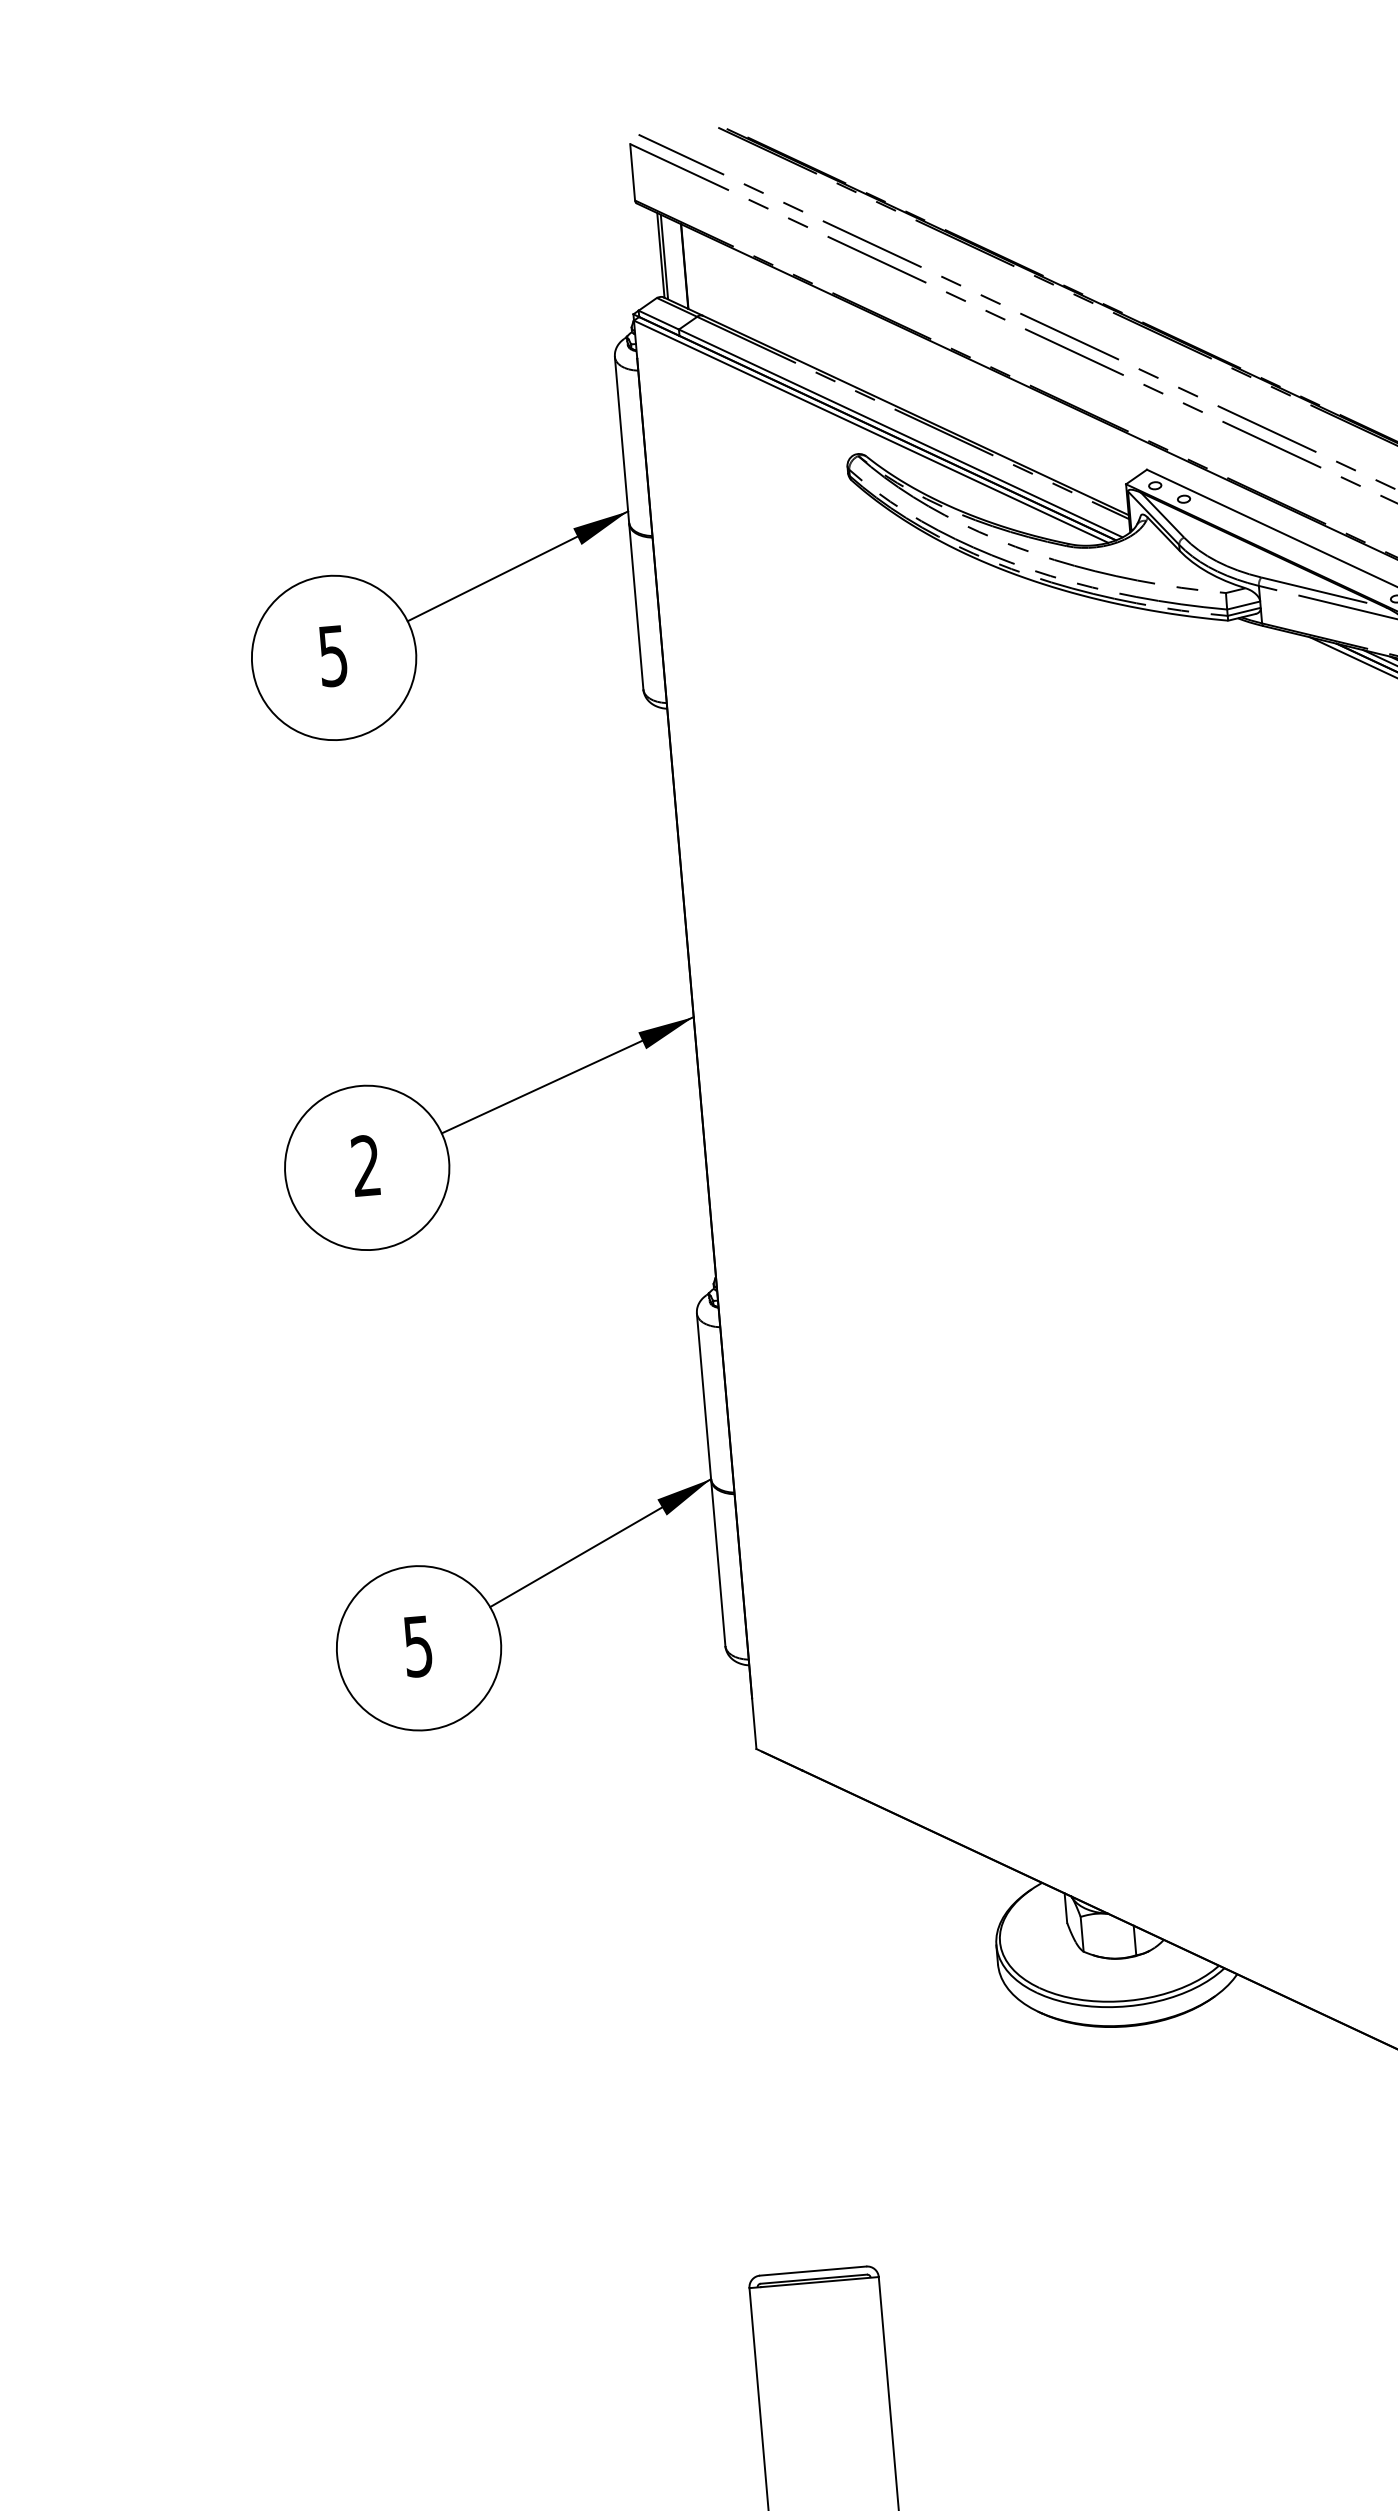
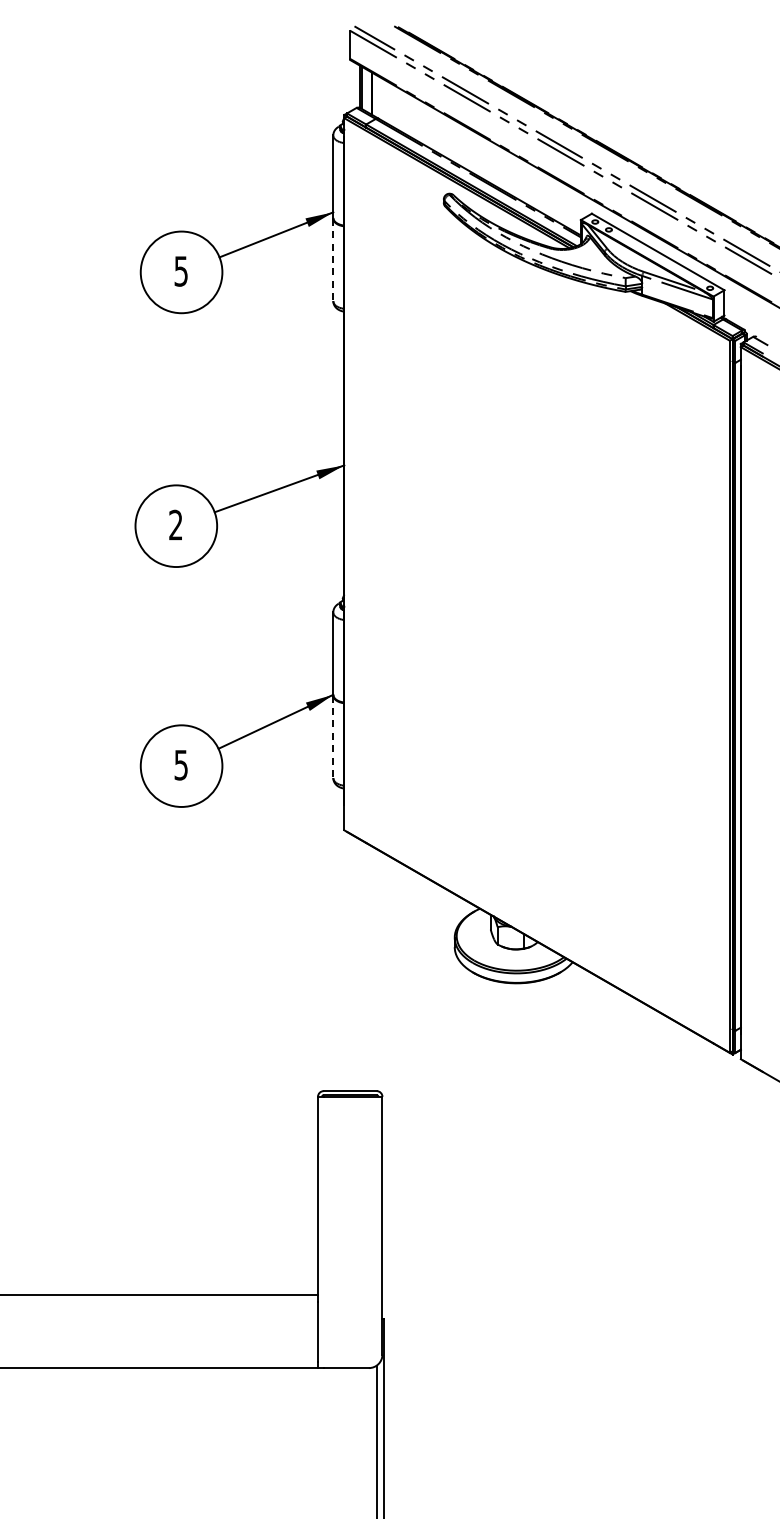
line: (636, 607) -> (333, 260), solid -> dashed
line: (718, 1564) -> (333, 737), solid -> dashed

